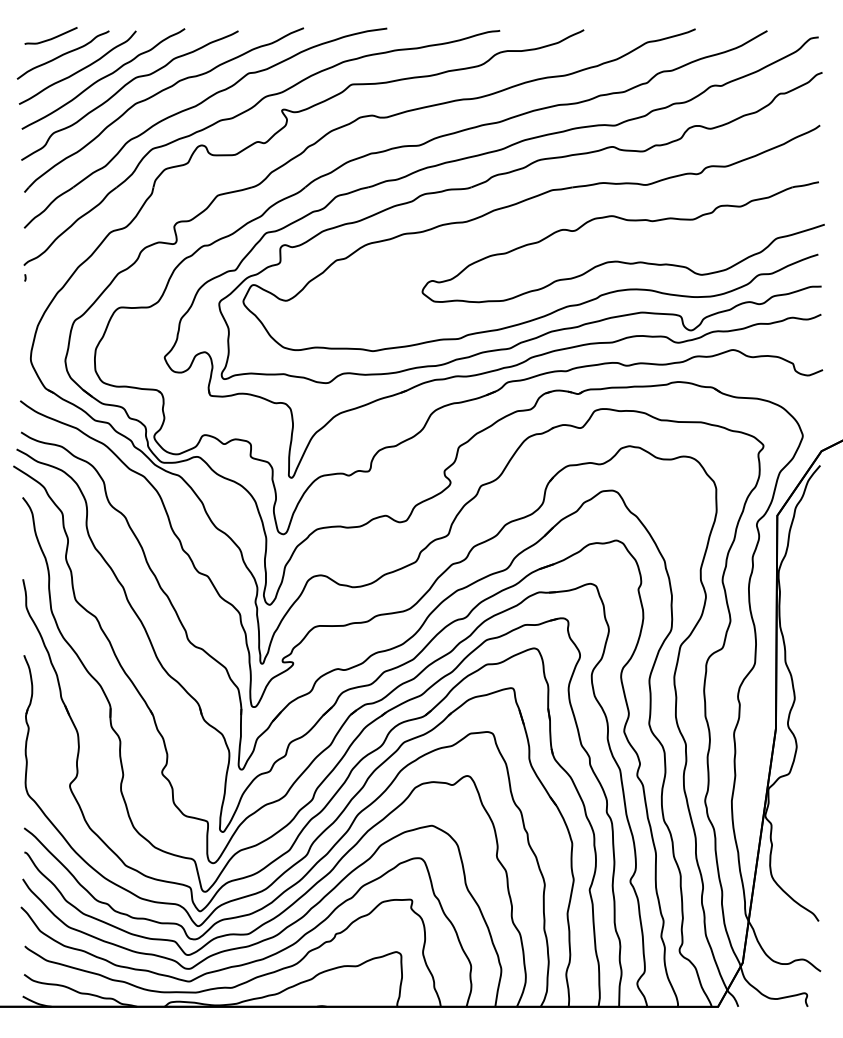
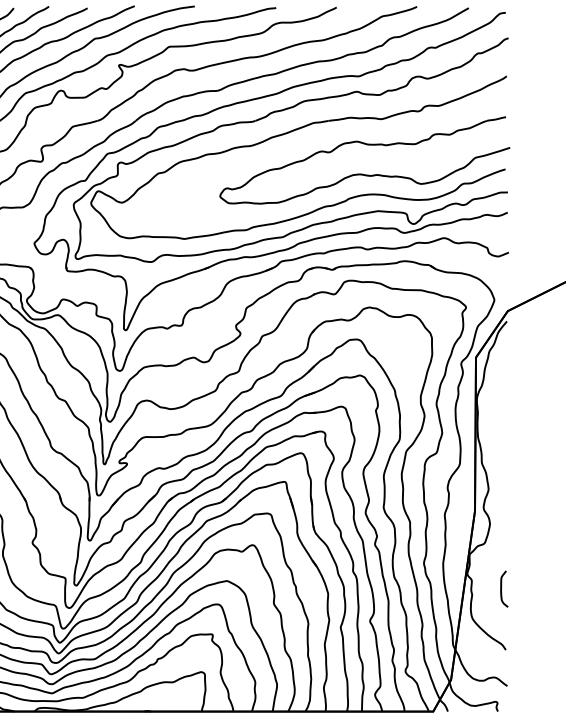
curve: (813, 836) -> (502, 588), added

